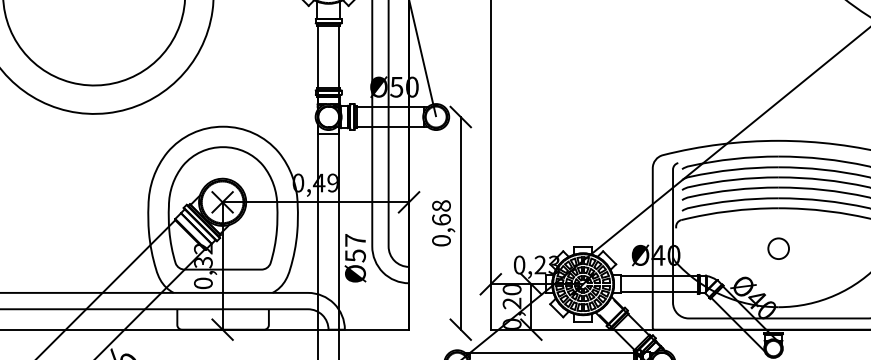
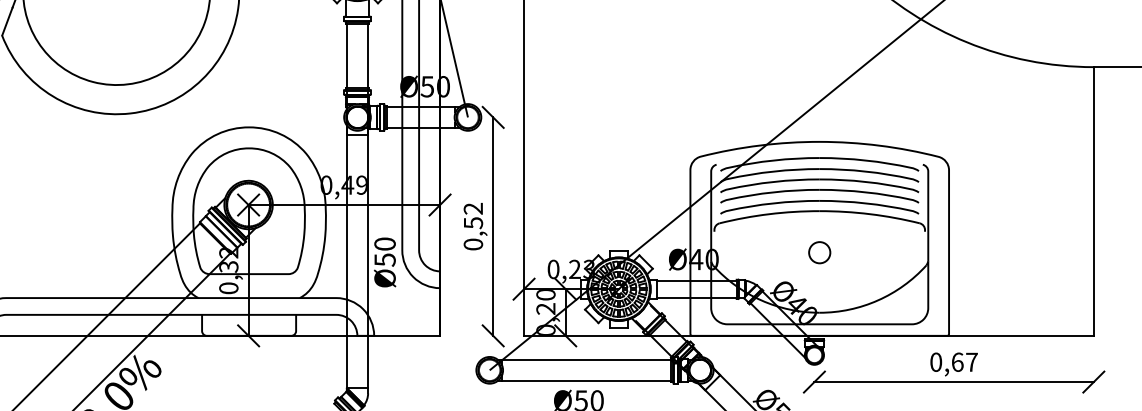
text: (441, 212) -> (473, 215), 0,68 -> 0,52
text: (354, 239) -> (384, 243), Ø57 -> Ø50

